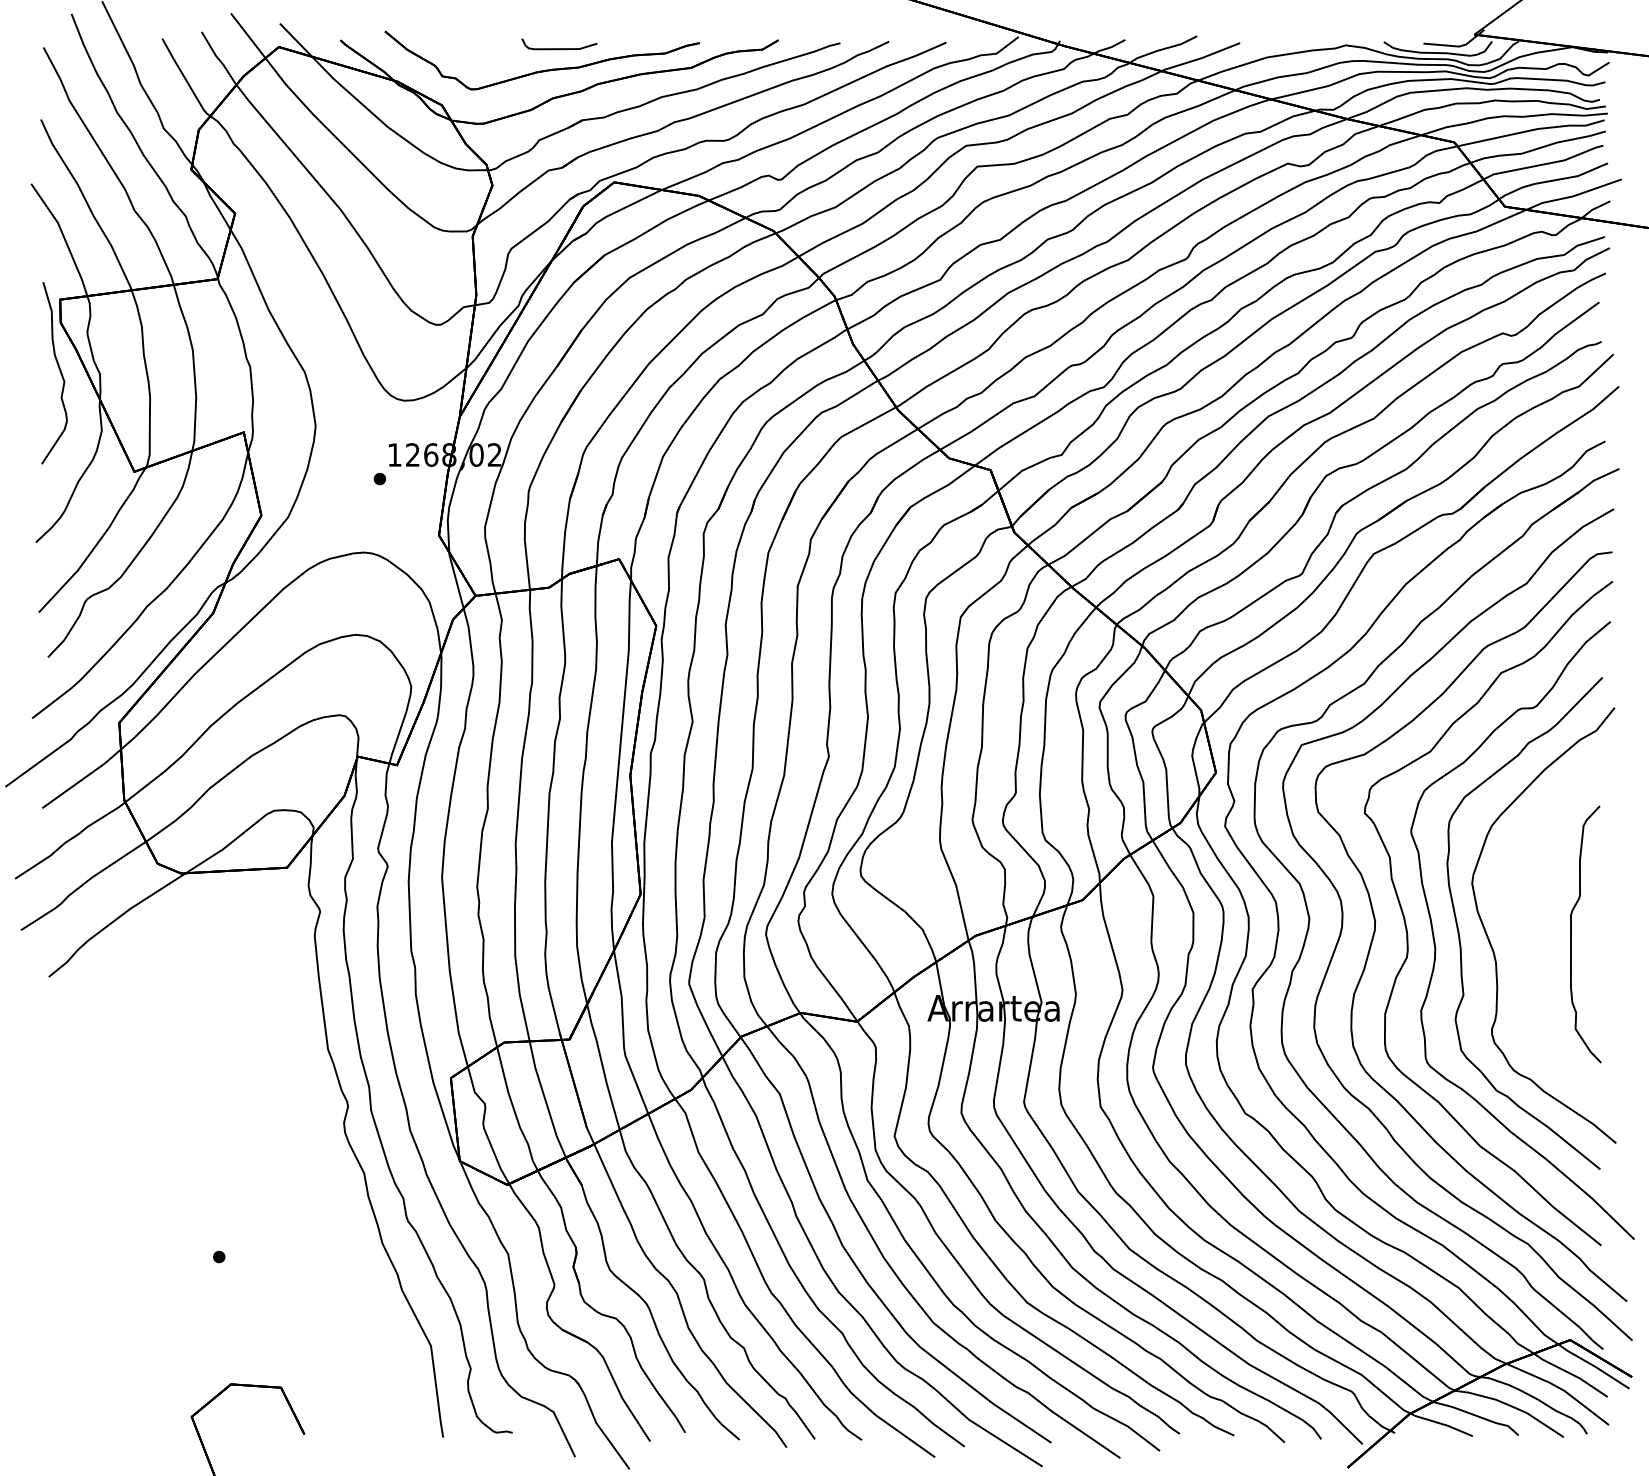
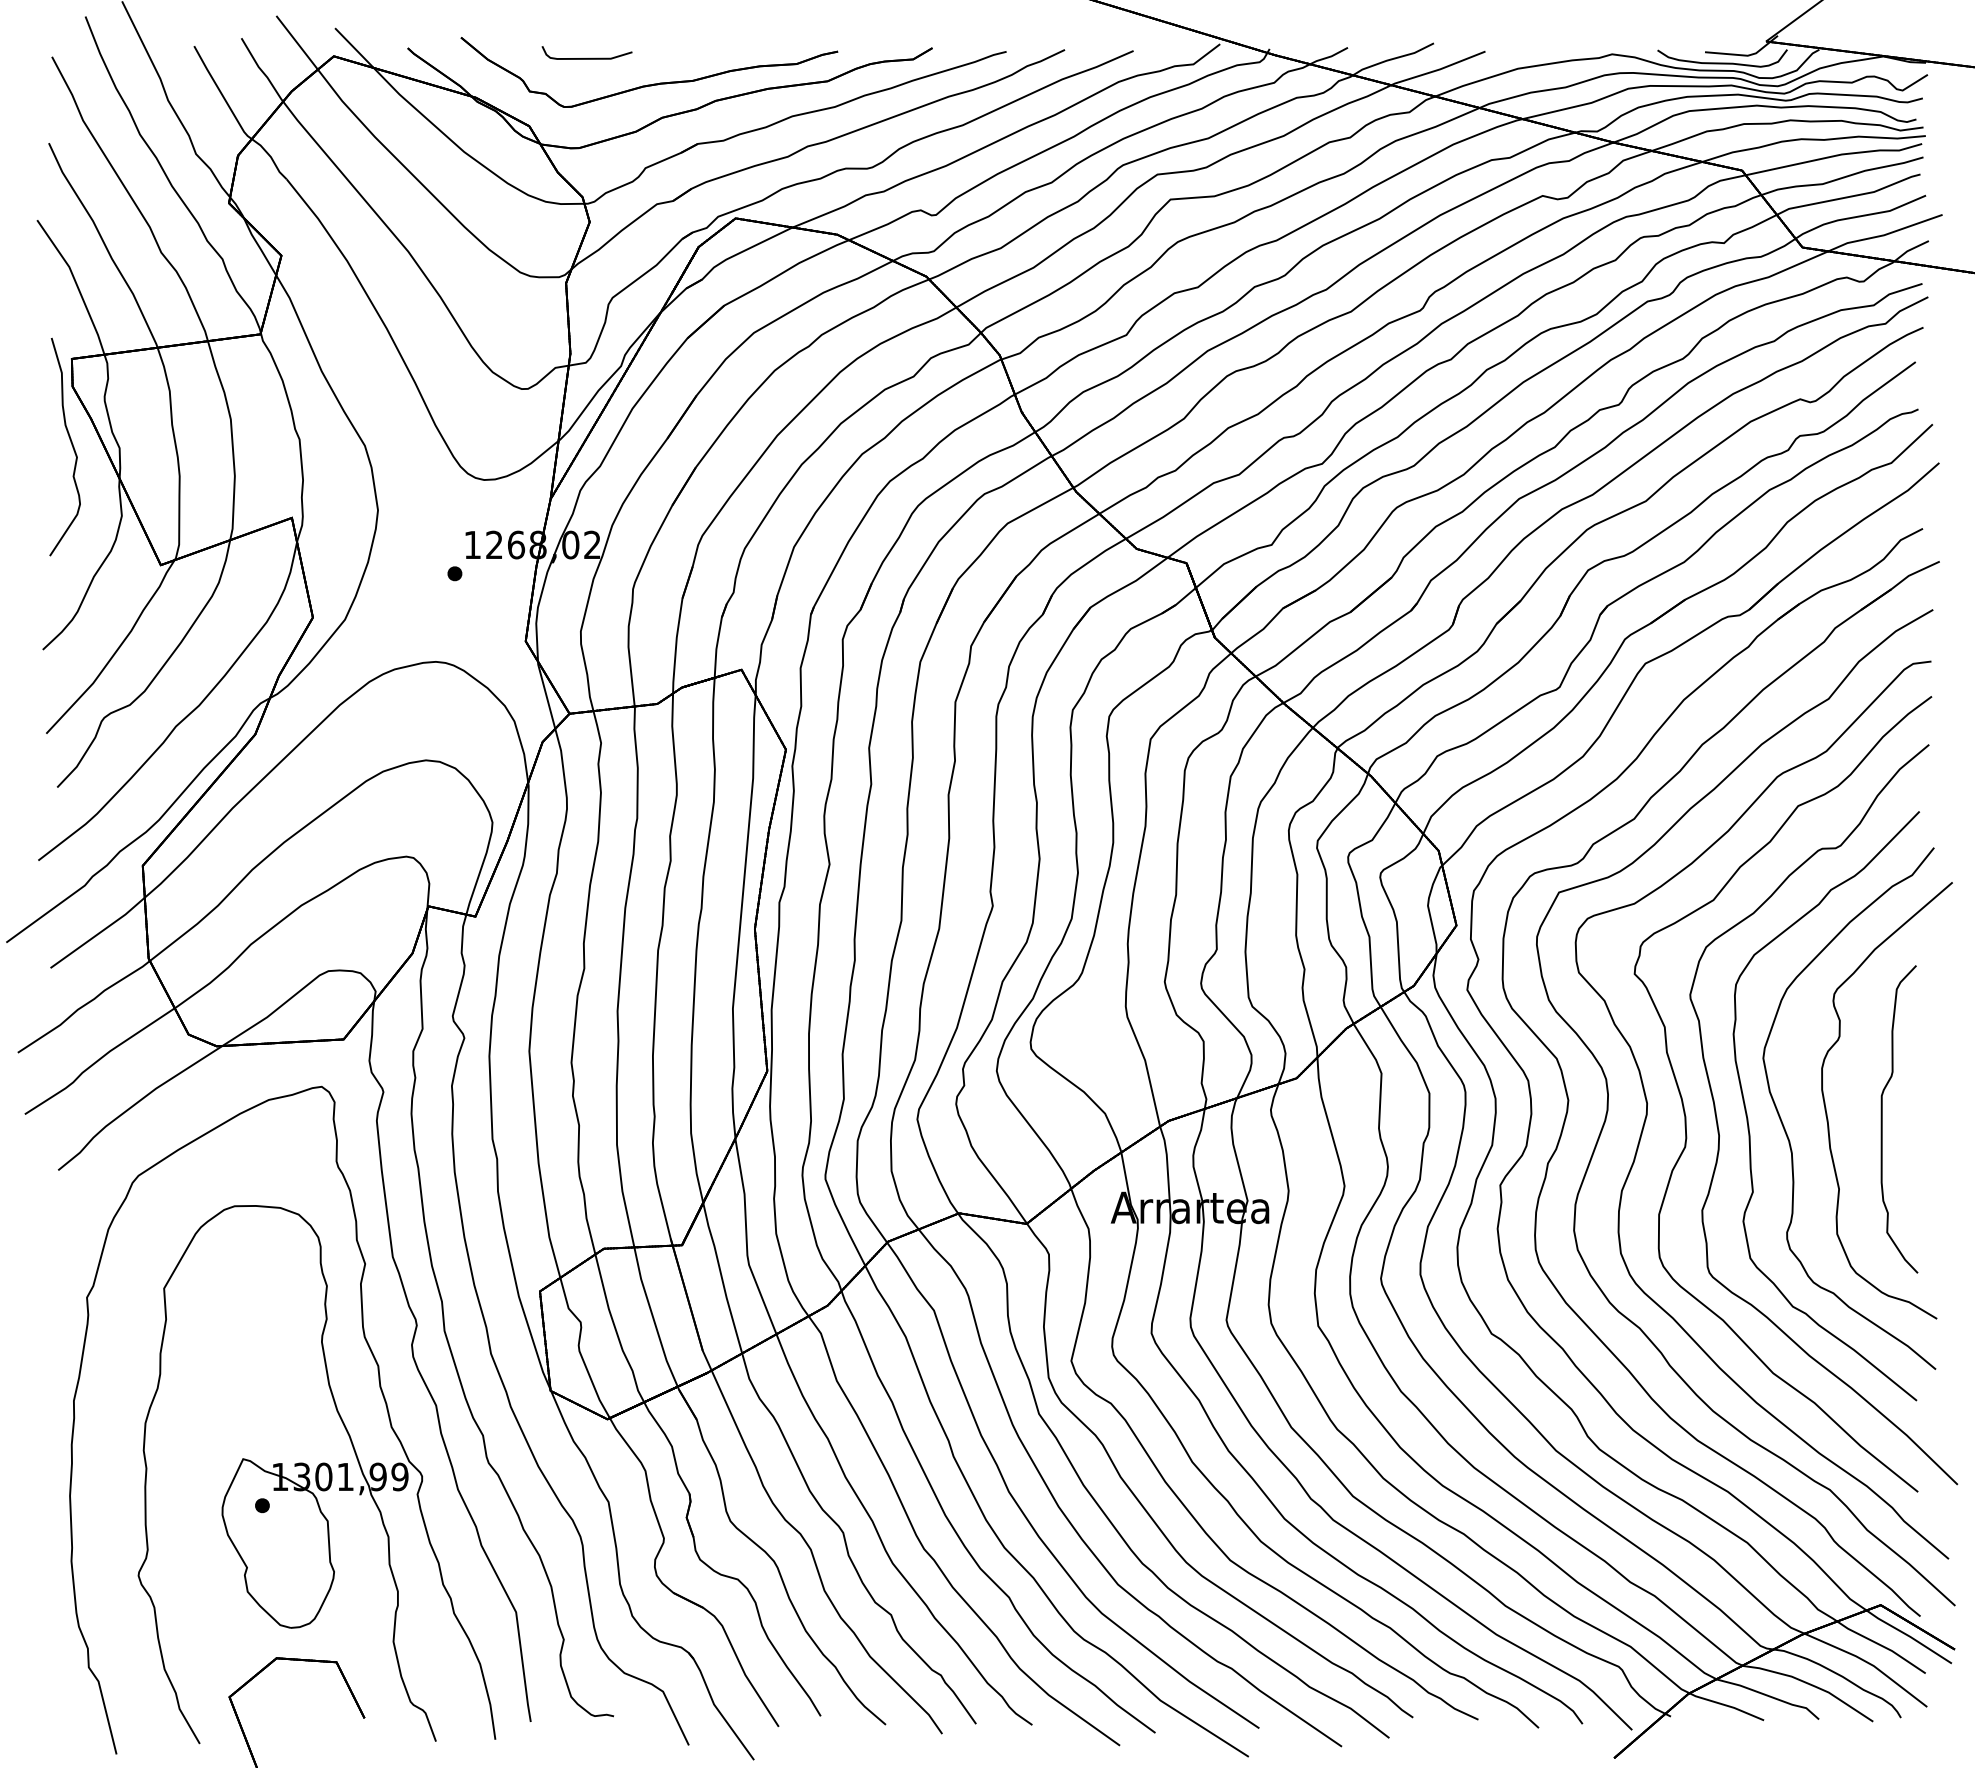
curve: (561, 48) -> (589, 57), moved
part: (1524, 924) -> (1826, 1107), added
part: (235, 1221) -> (282, 1463), added

